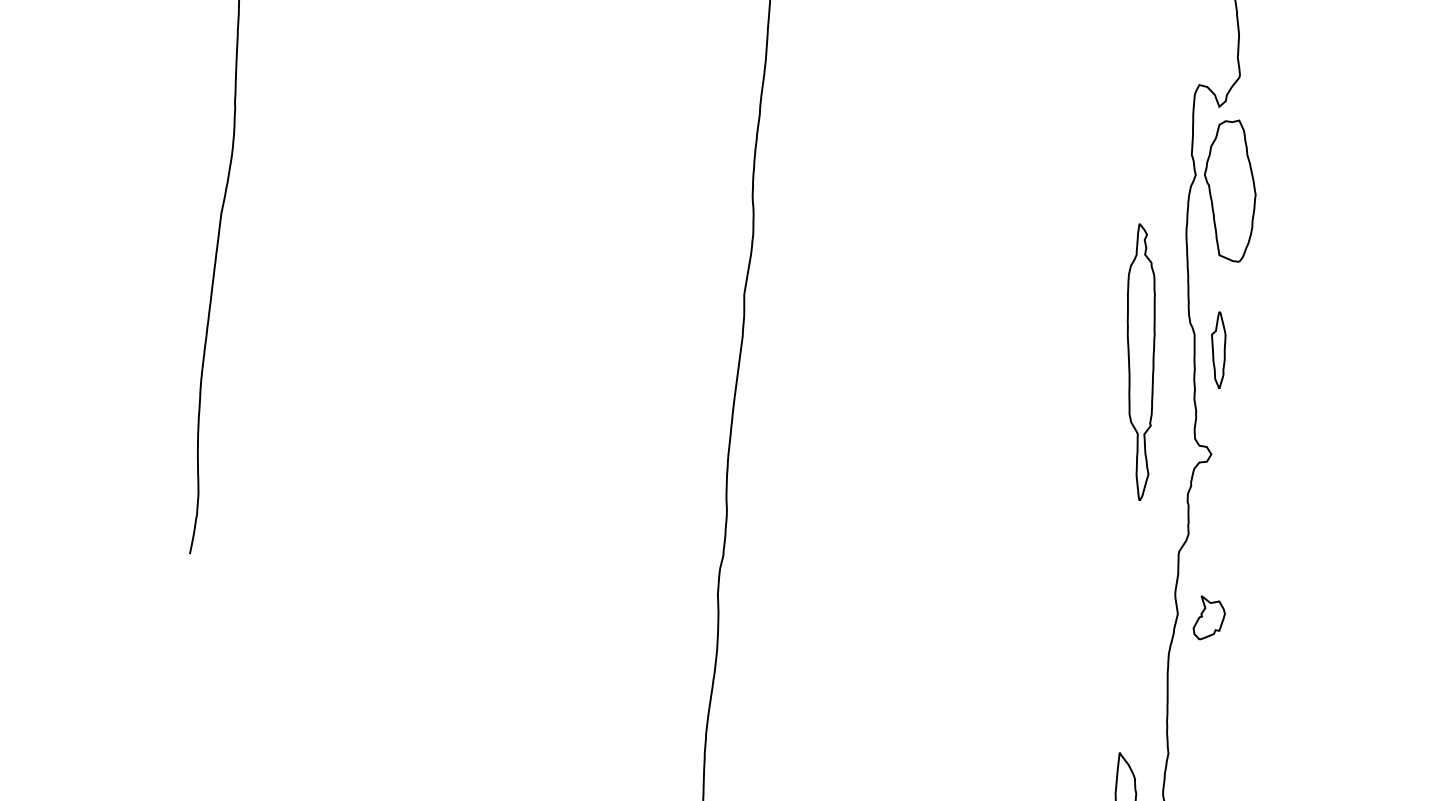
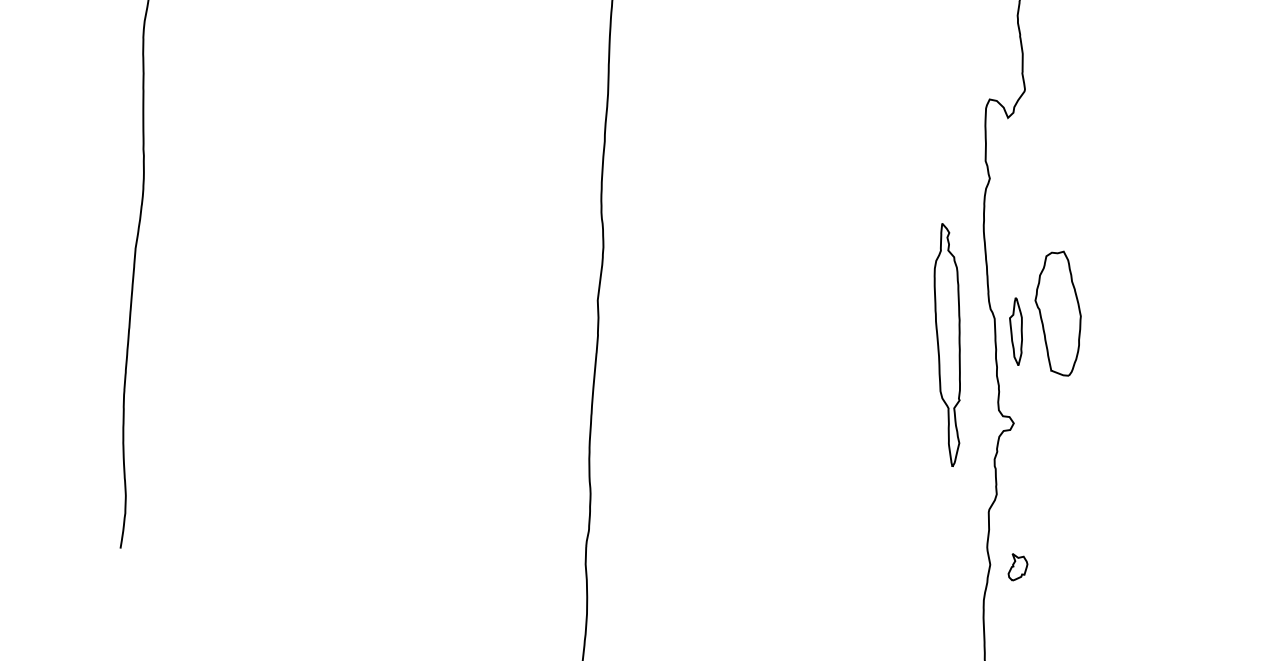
part: (1230, 190) -> (1058, 313), moved
part: (1208, 617) -> (1017, 566), size x0.7

